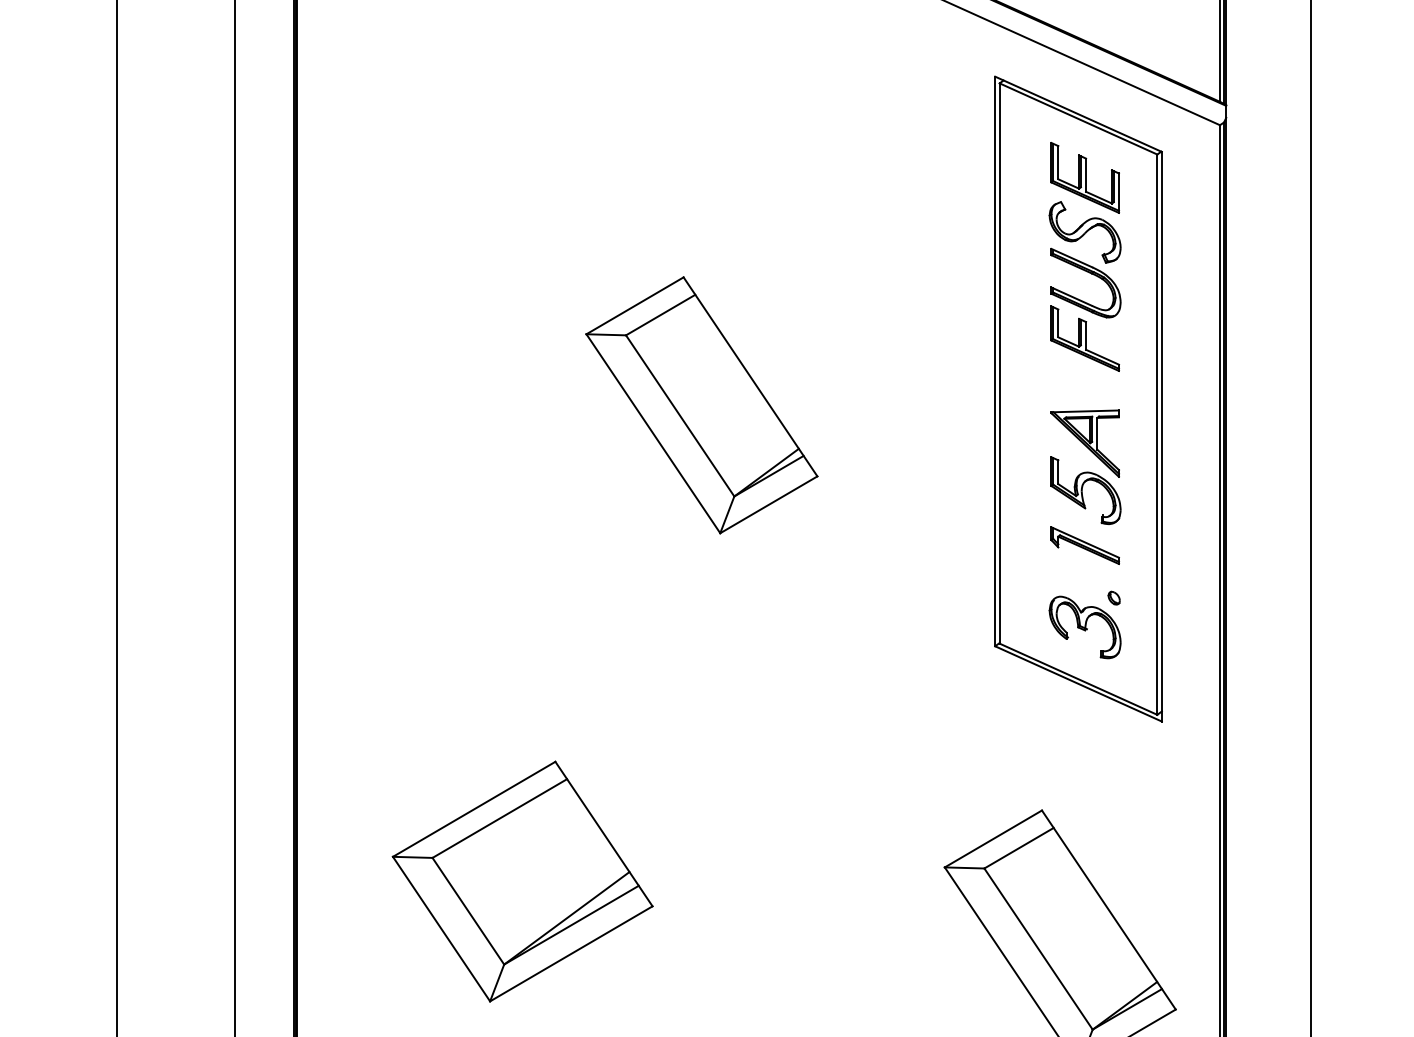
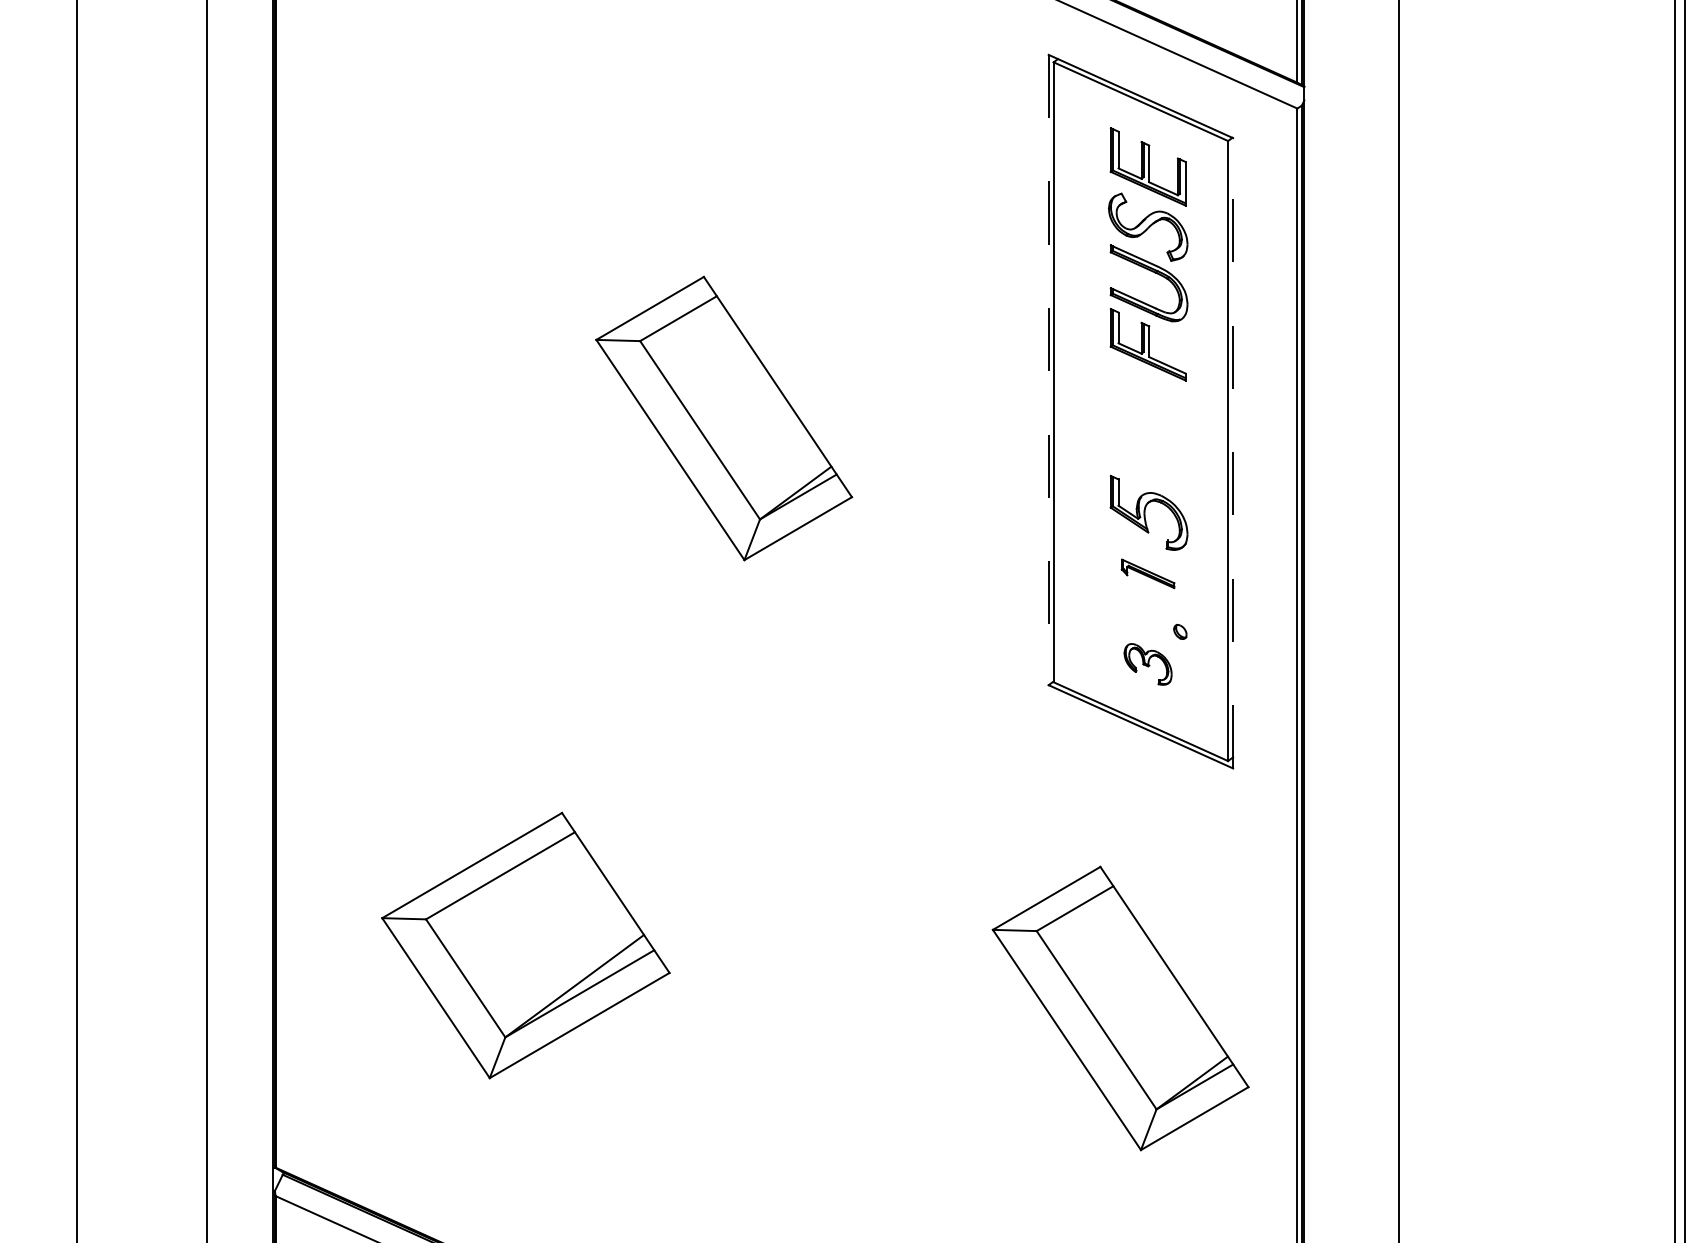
line: (995, 361) -> (1048, 370), solid -> dashed
line: (1162, 436) -> (1233, 452), solid -> dashed
part: (1084, 443) -> (1147, 460), removed
part: (1084, 545) -> (1147, 573), size x0.7
part: (1084, 627) -> (1147, 664), size x0.6

